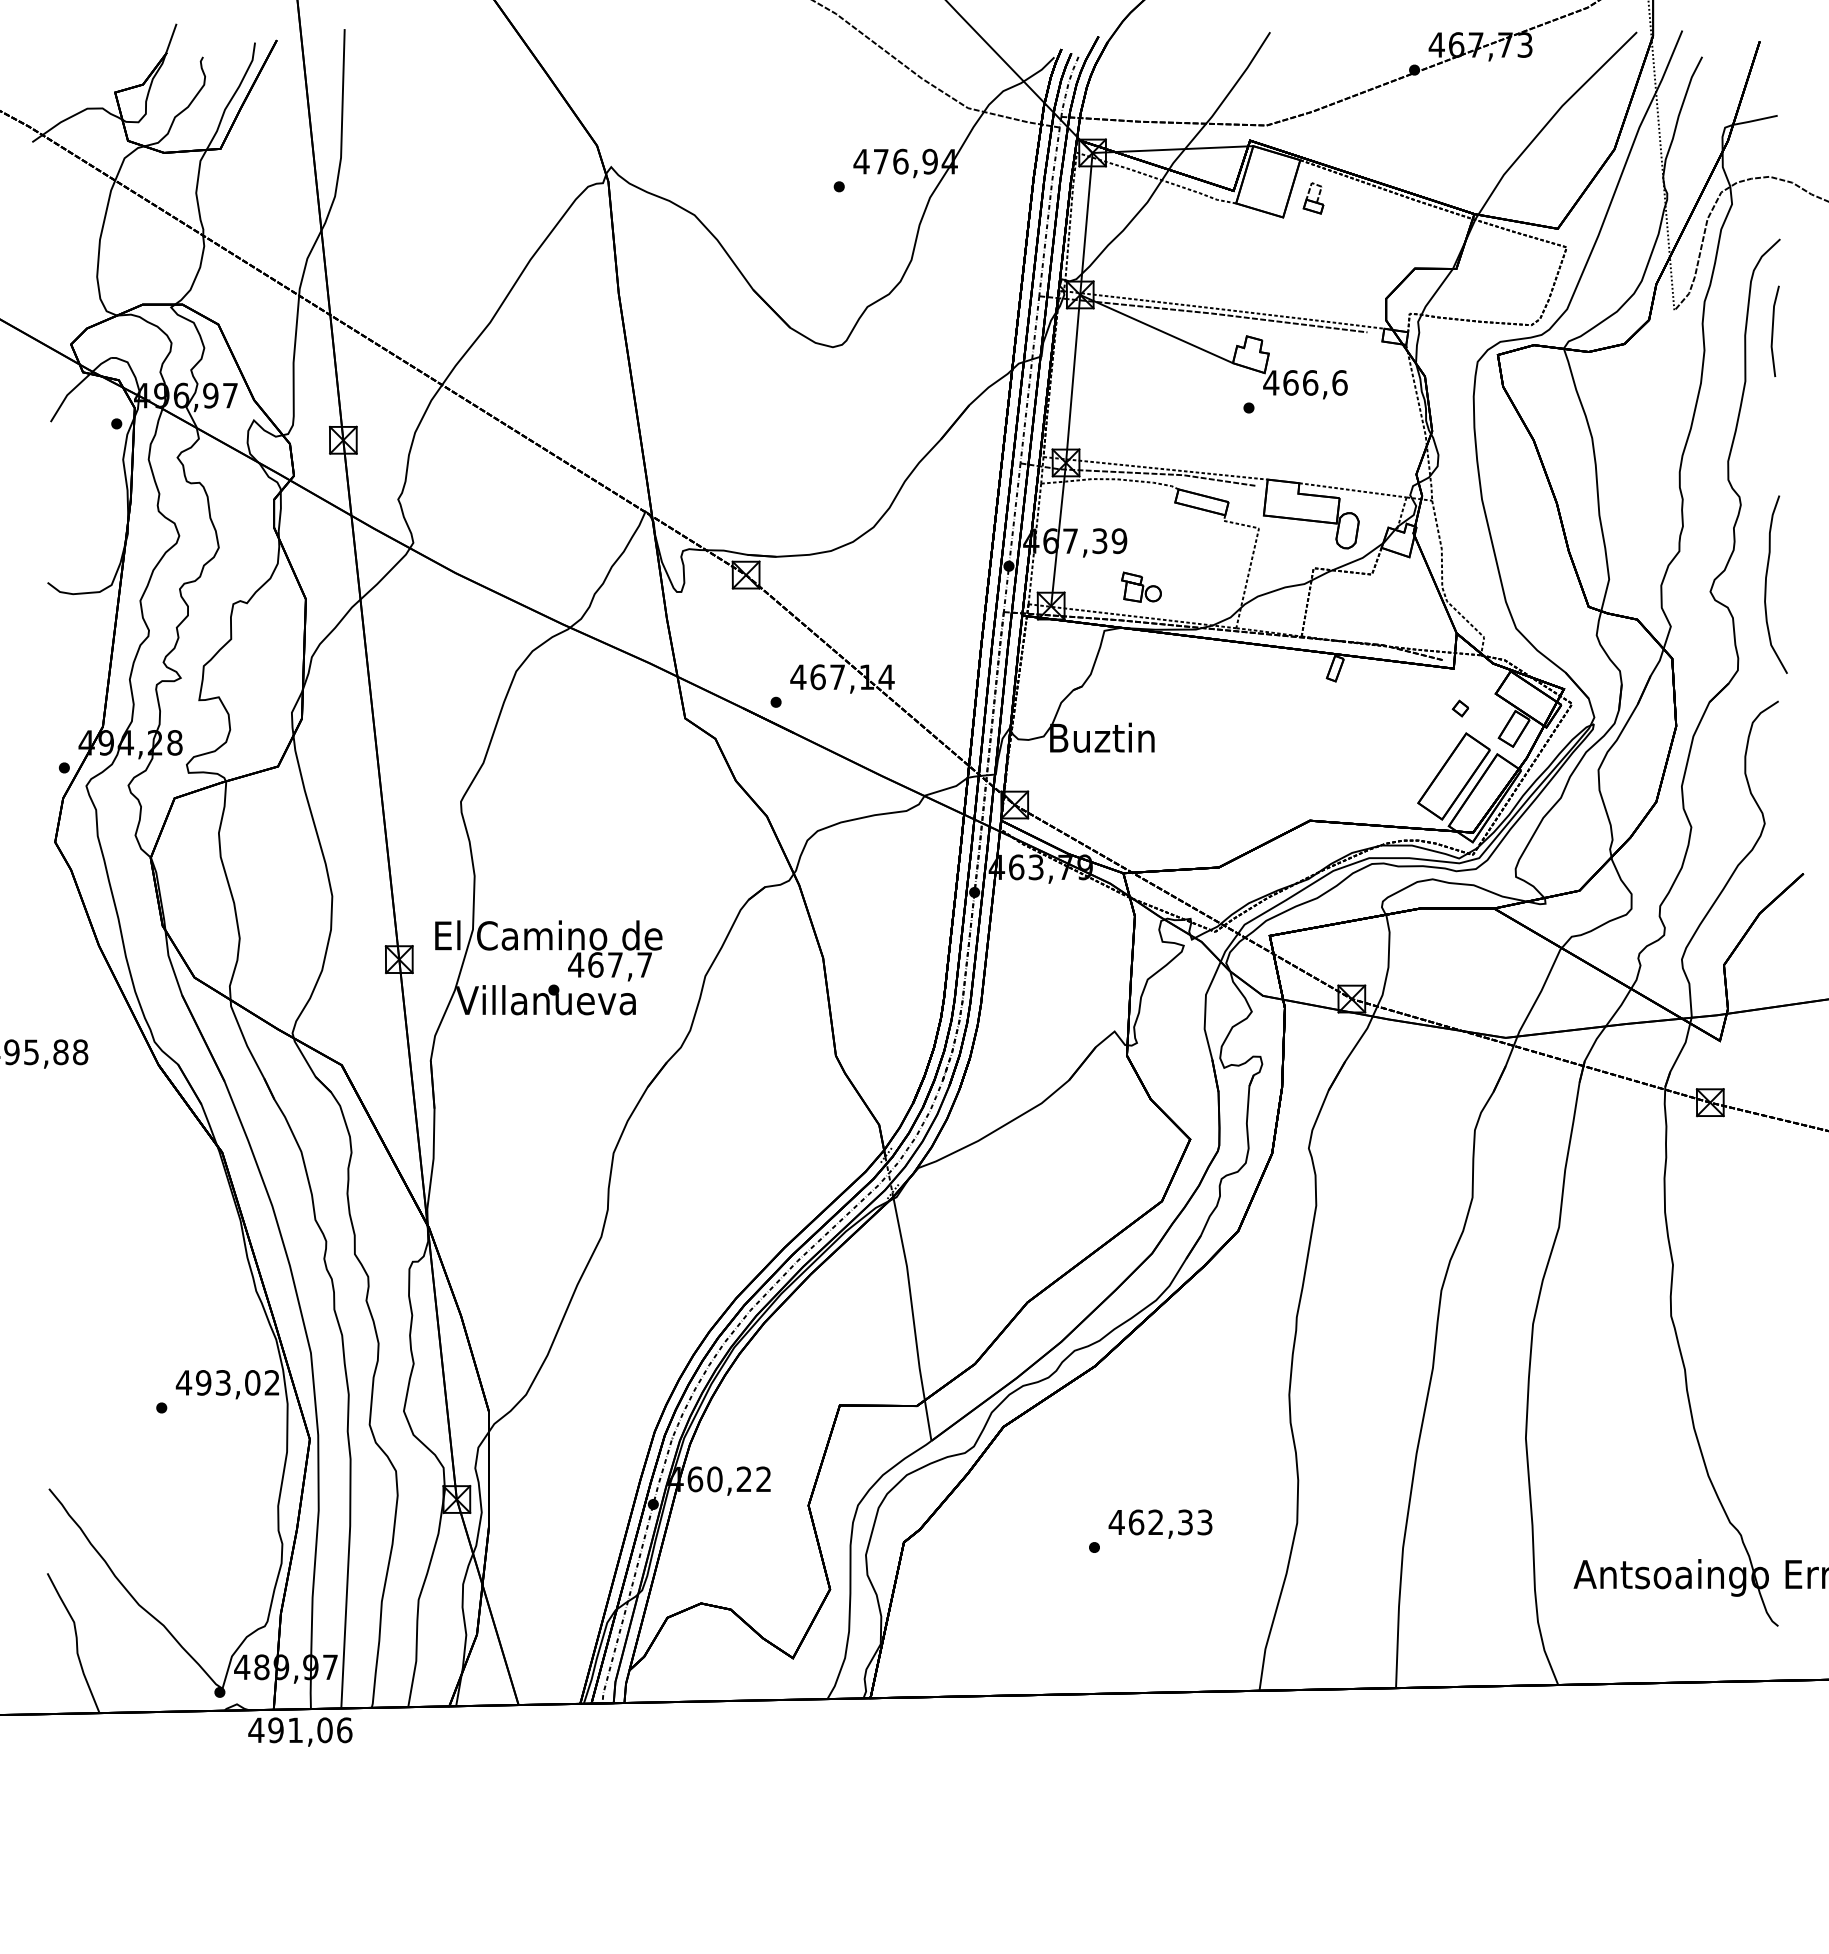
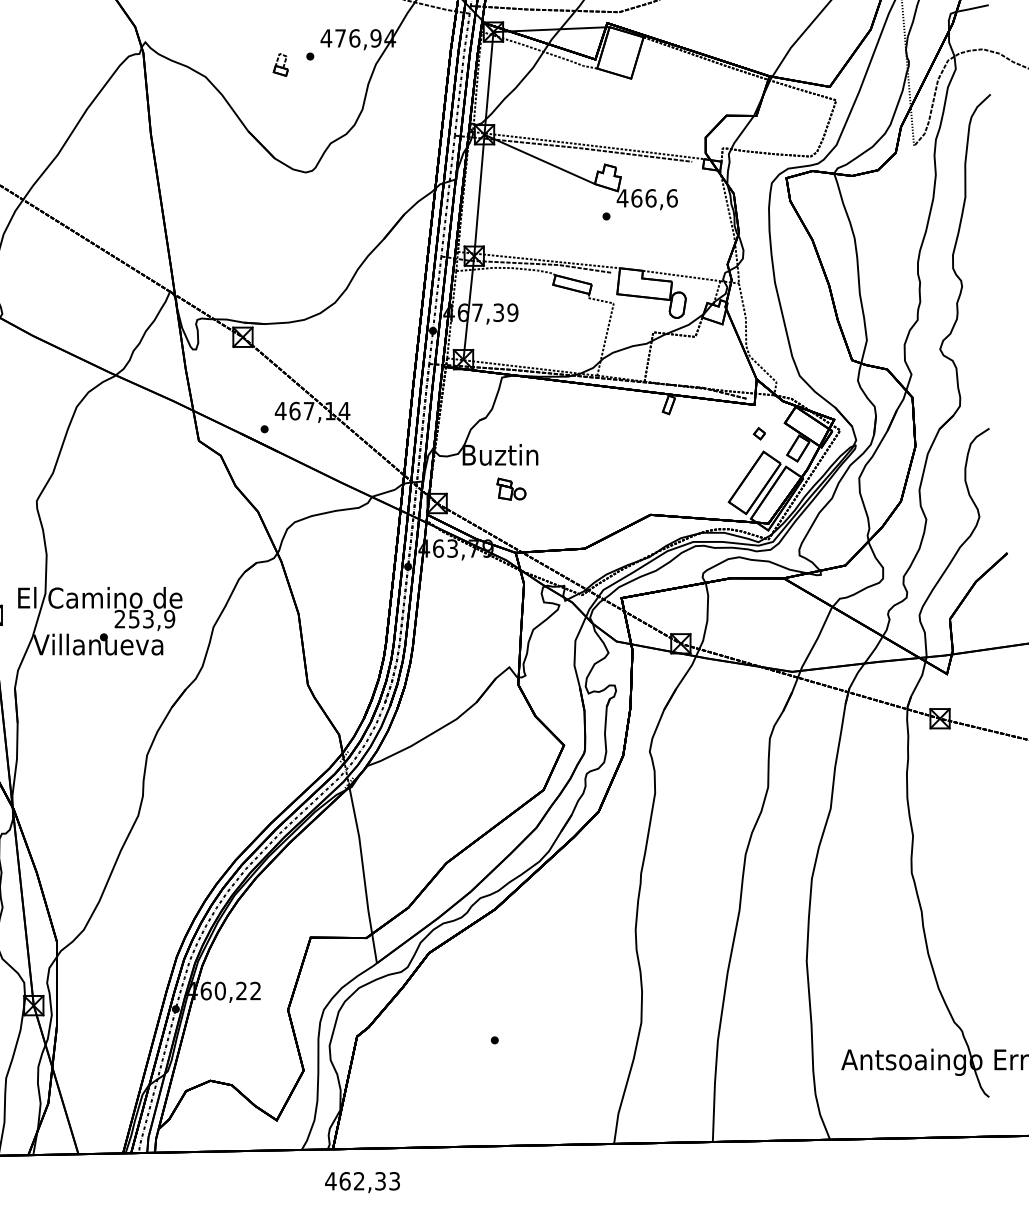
part: (1313, 198) -> (280, 65), moved
line: (1773, 330) -> (985, 160), removed
curve: (1766, 584) -> (980, 344), removed
part: (1141, 586) -> (511, 488), moved
text: (610, 964) -> (144, 618), 467,7 -> 253,9
text: (1160, 1523) -> (362, 1182), moved

